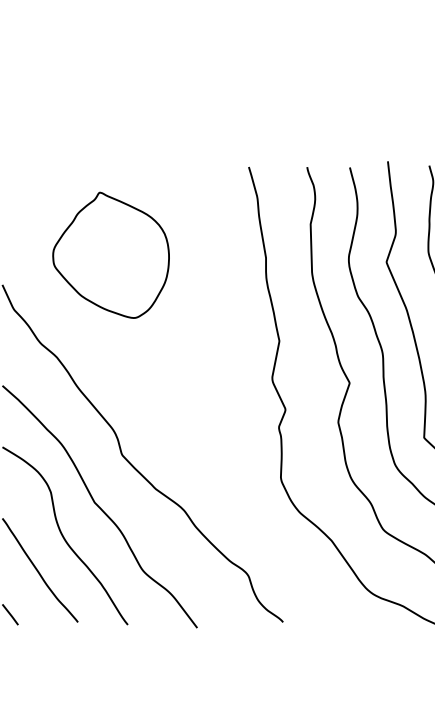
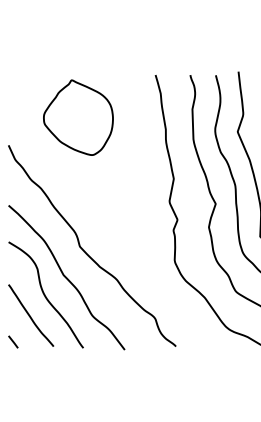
part: (111, 254) -> (78, 117), moved

